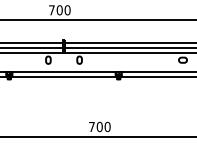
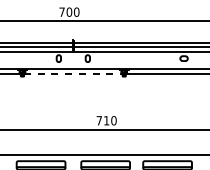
line: (64, 77) -> (73, 74), solid -> dashed
text: (99, 126) -> (106, 120), 700 -> 710

